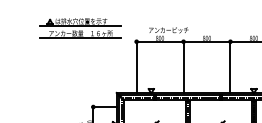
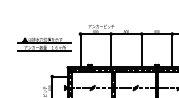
part: (79, 28) -> (44, 44), moved

